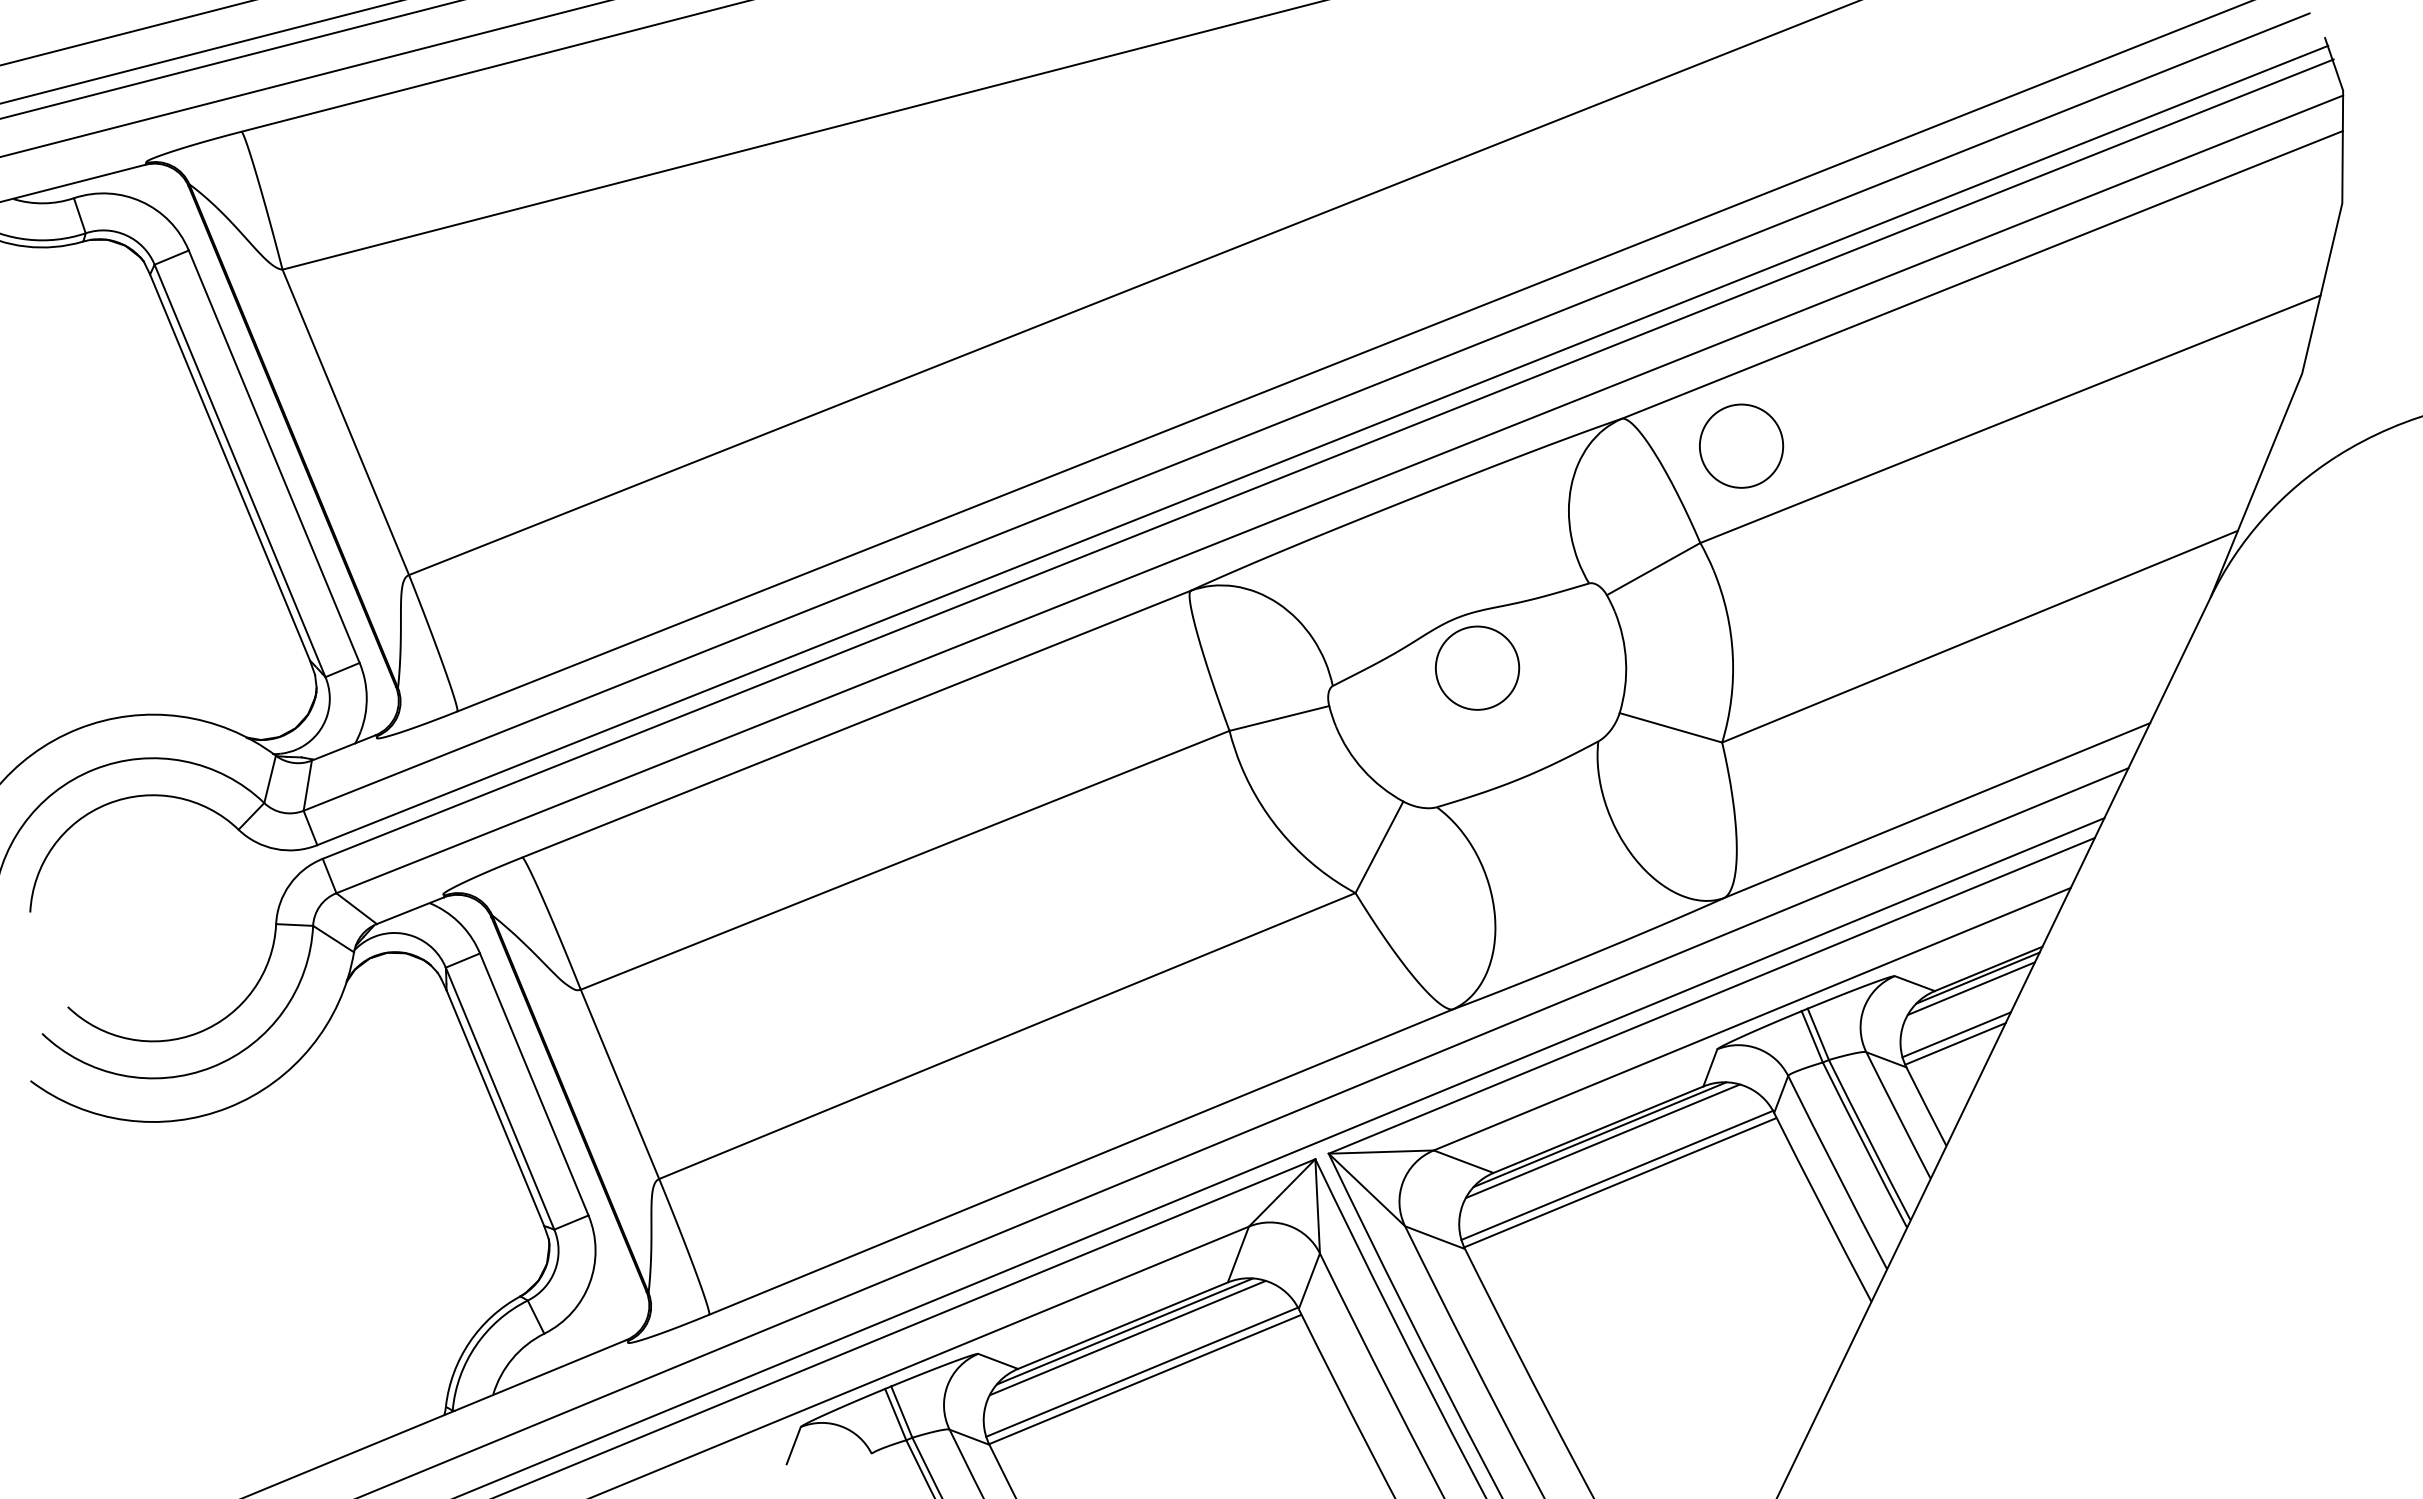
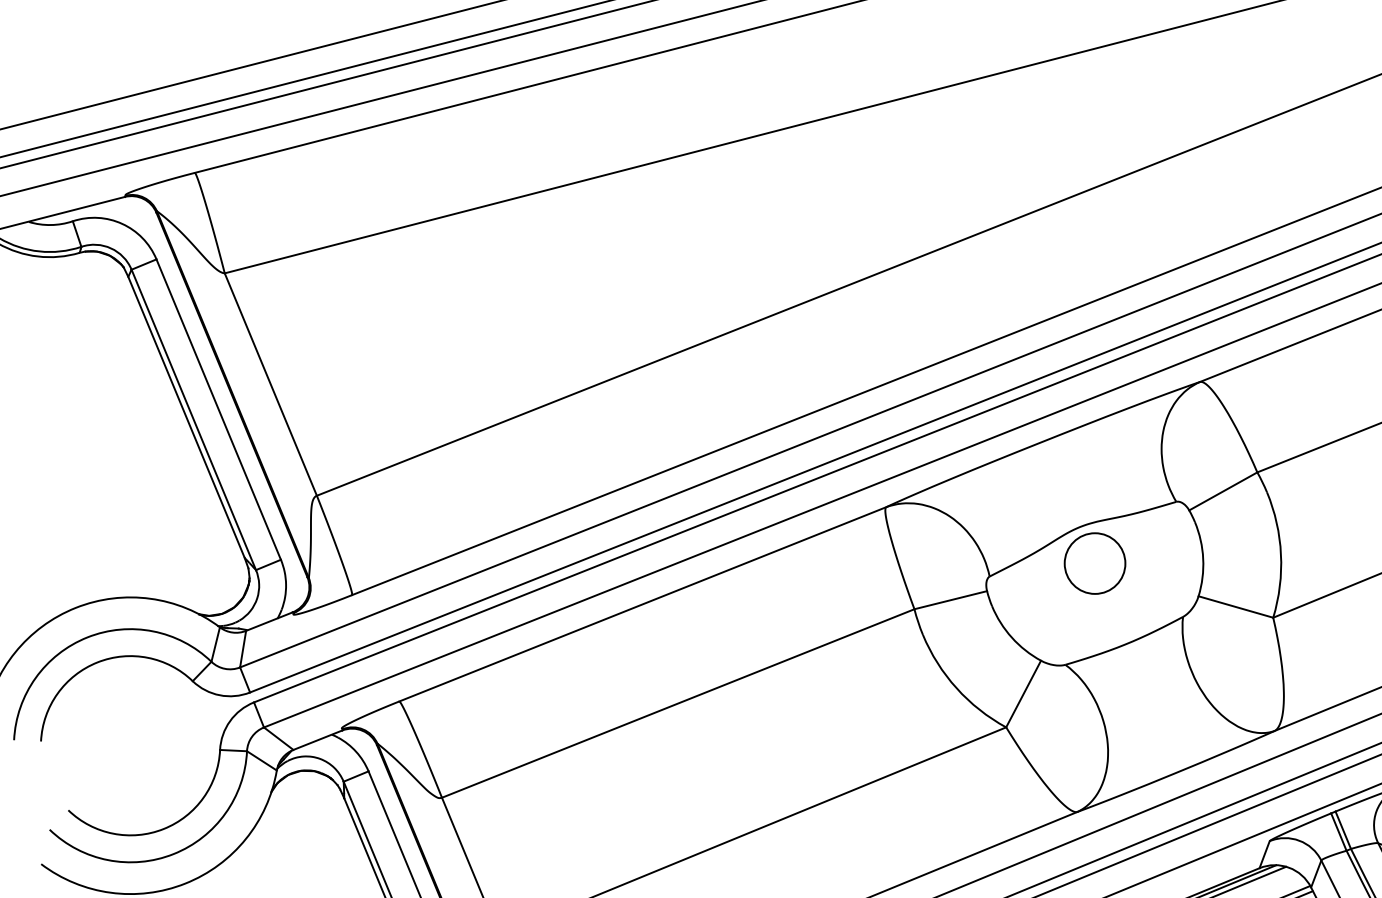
circle: (1741, 445) -> (1287, 401), removed

